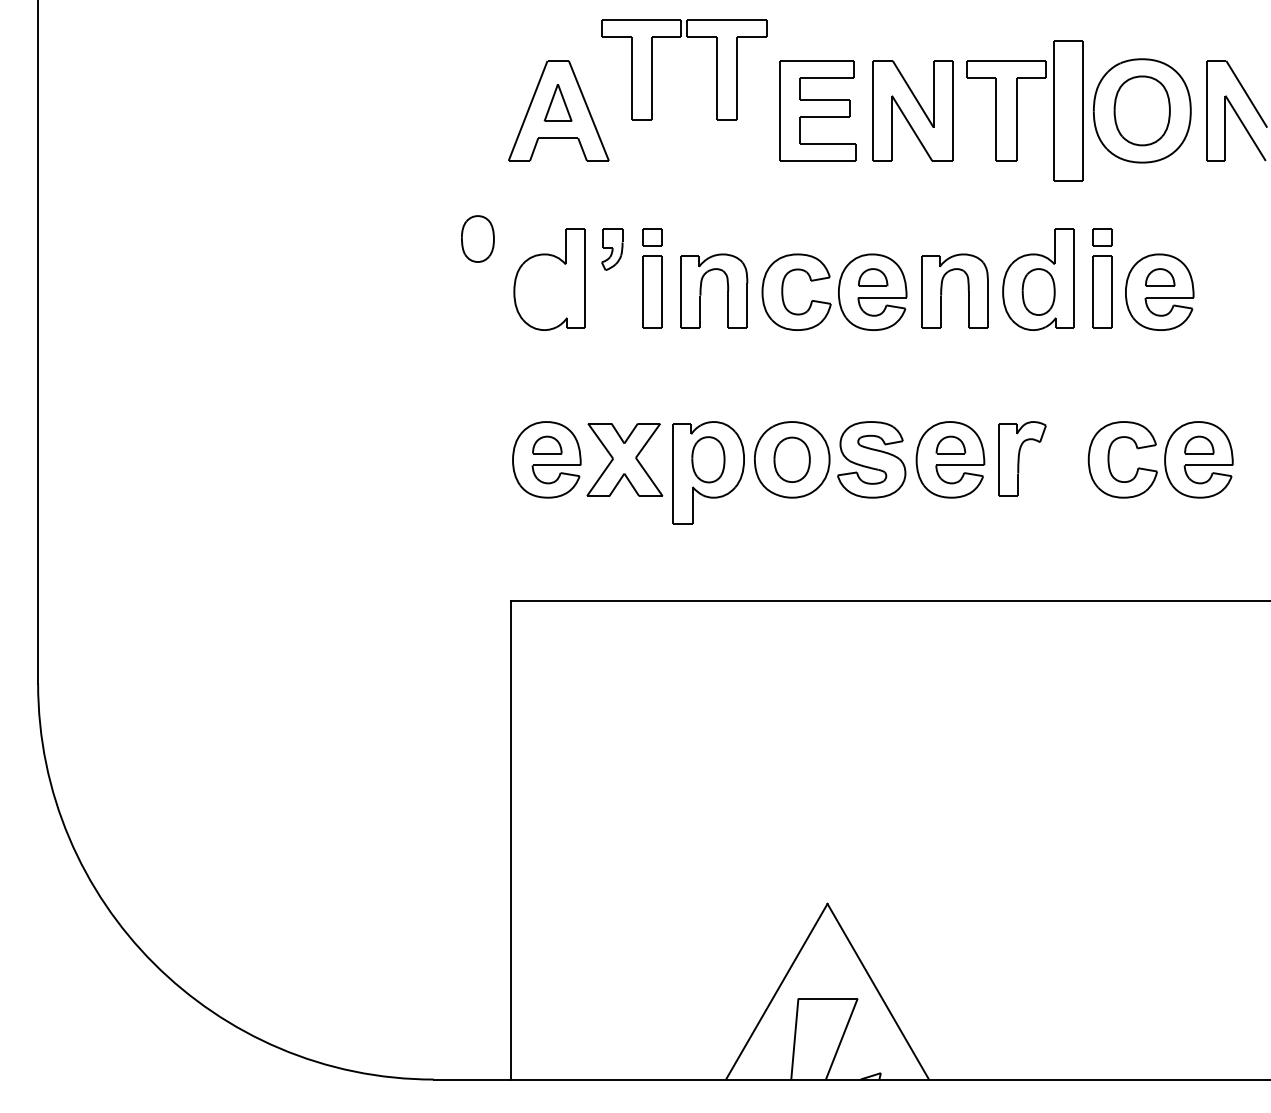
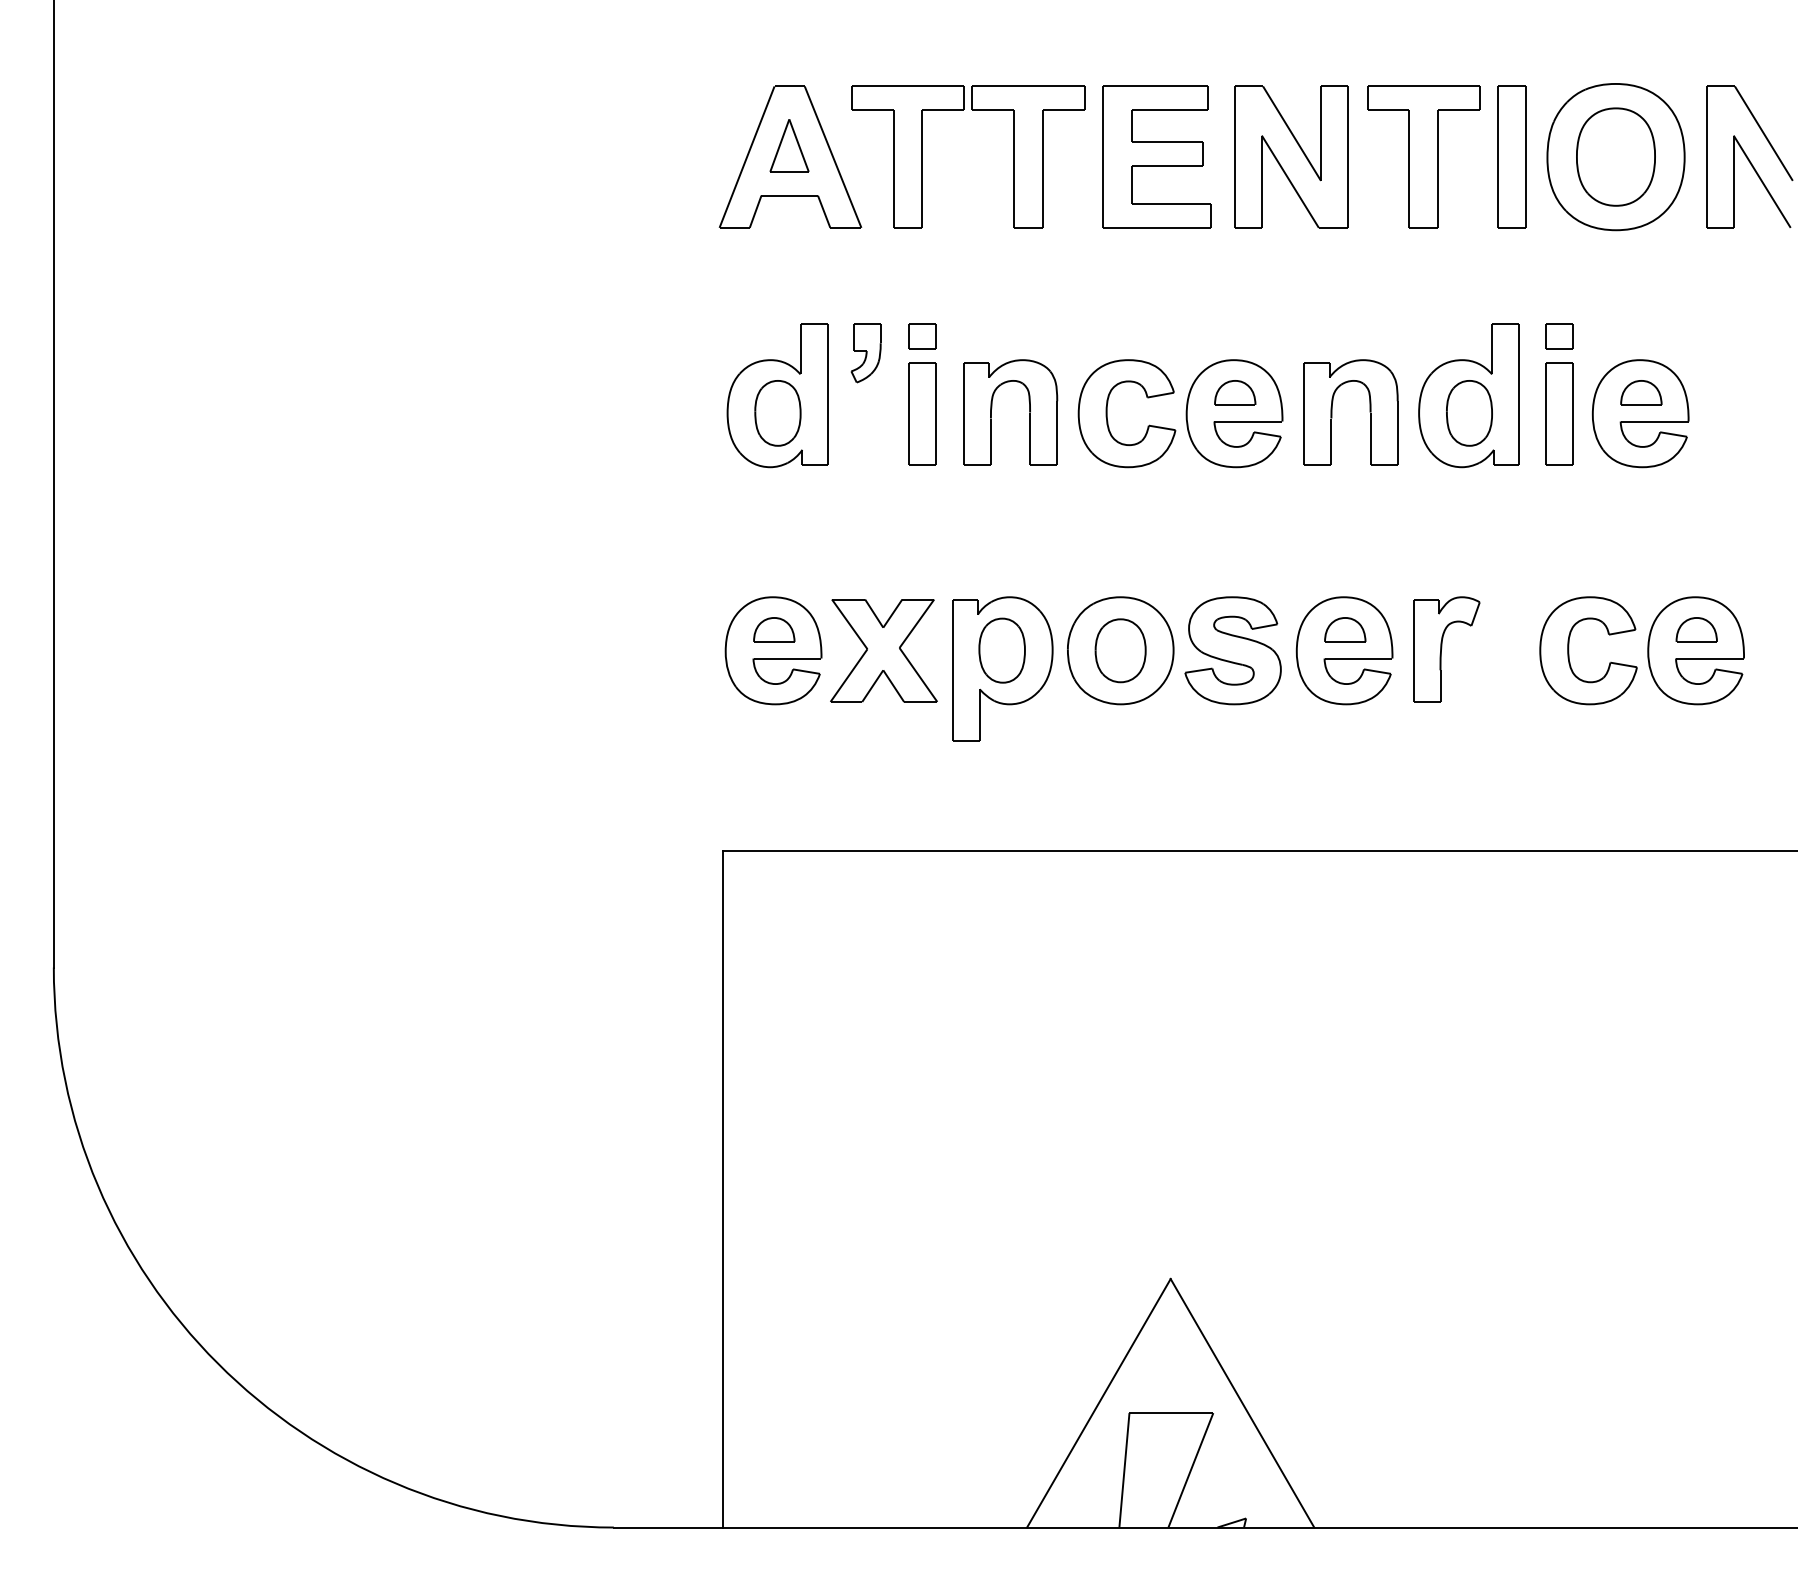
part: (652, 69) -> (923, 156), moved
part: (1068, 110) -> (1511, 156), size x0.71
part: (477, 238) -> (777, 412), moved

